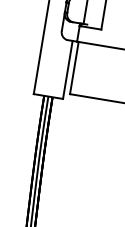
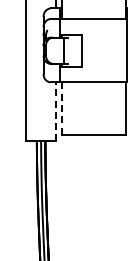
line: (74, 68) -> (62, 109), solid -> dashed
line: (67, 69) -> (55, 111), solid -> dashed

